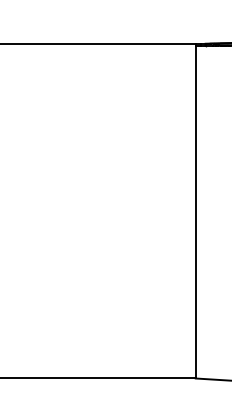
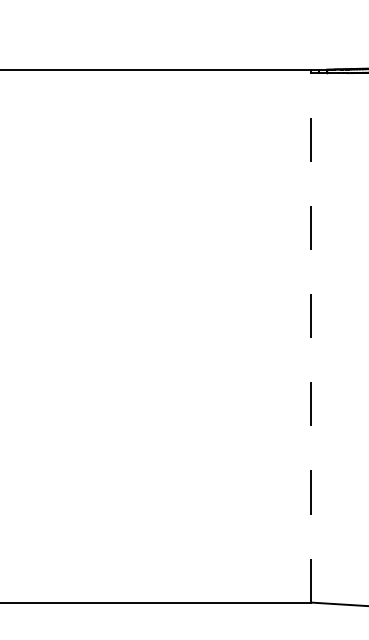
line: (195, 211) -> (311, 336), solid -> dashed

